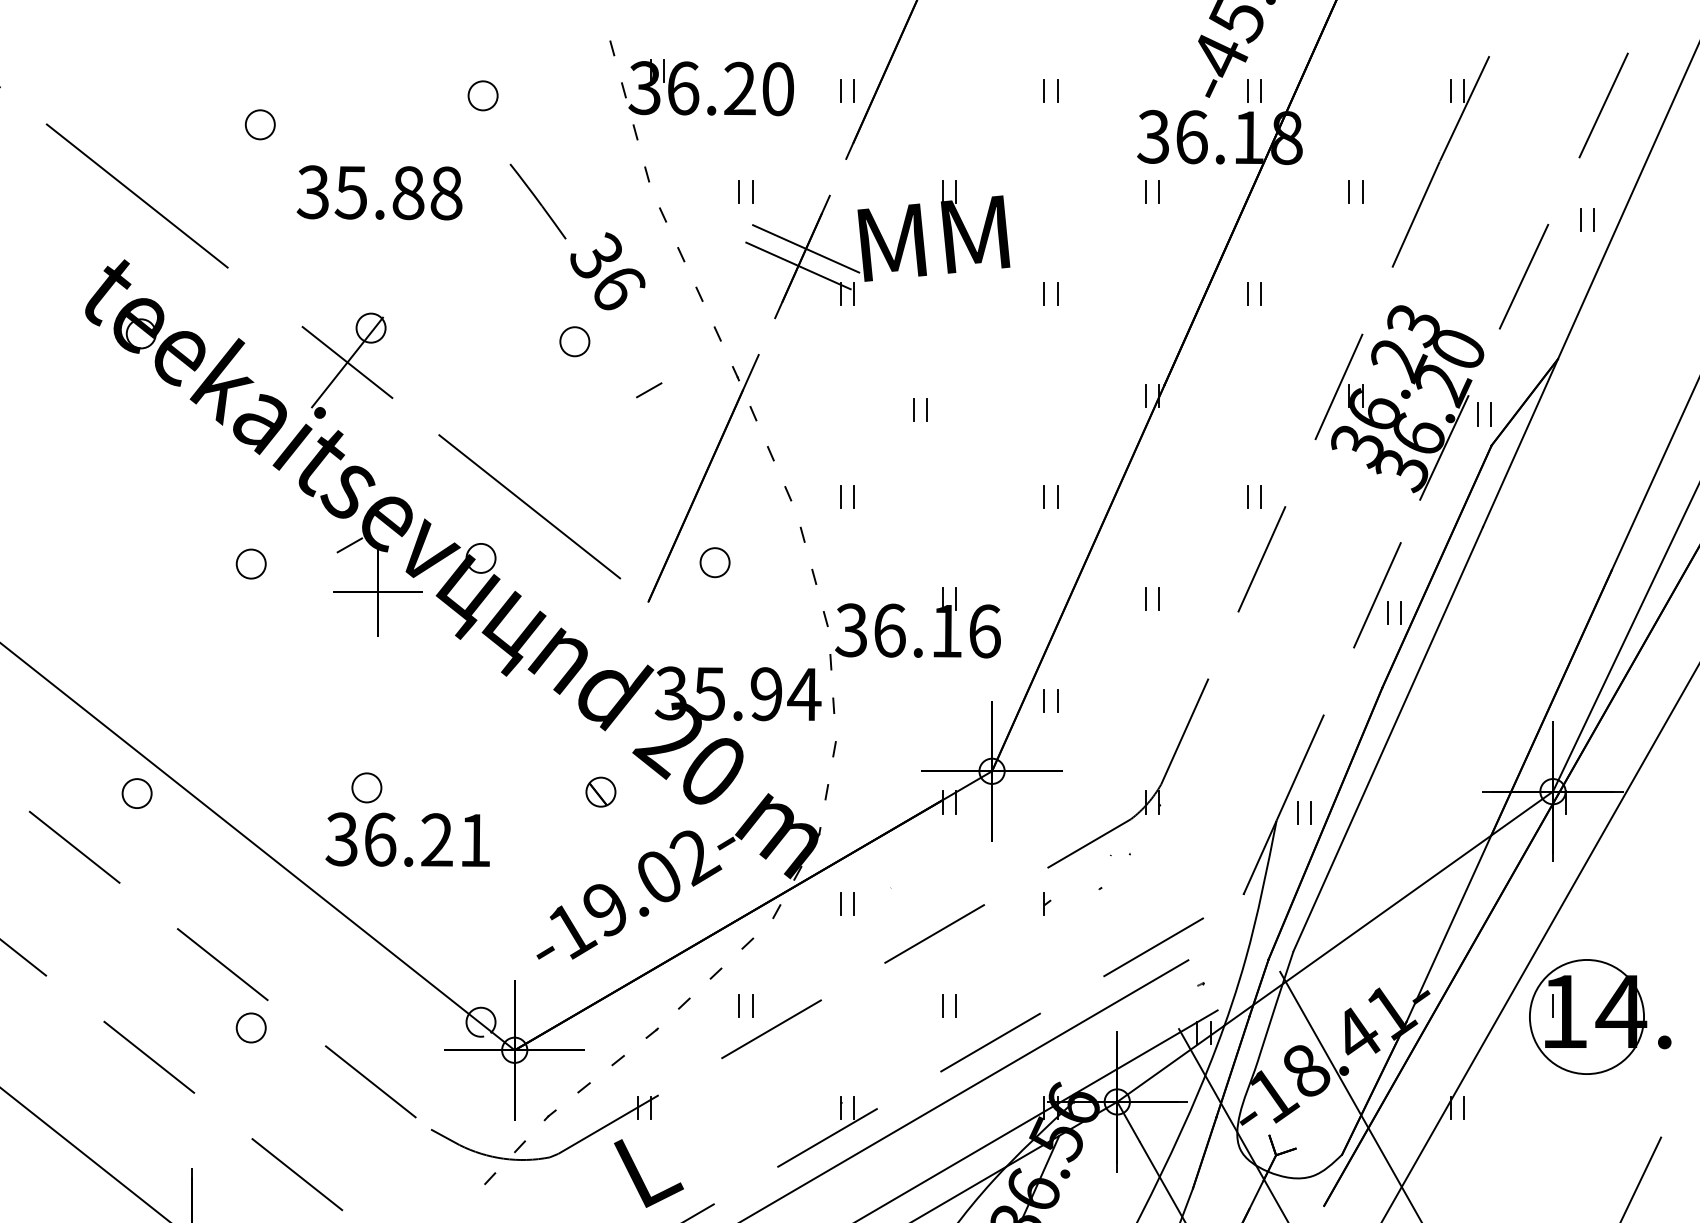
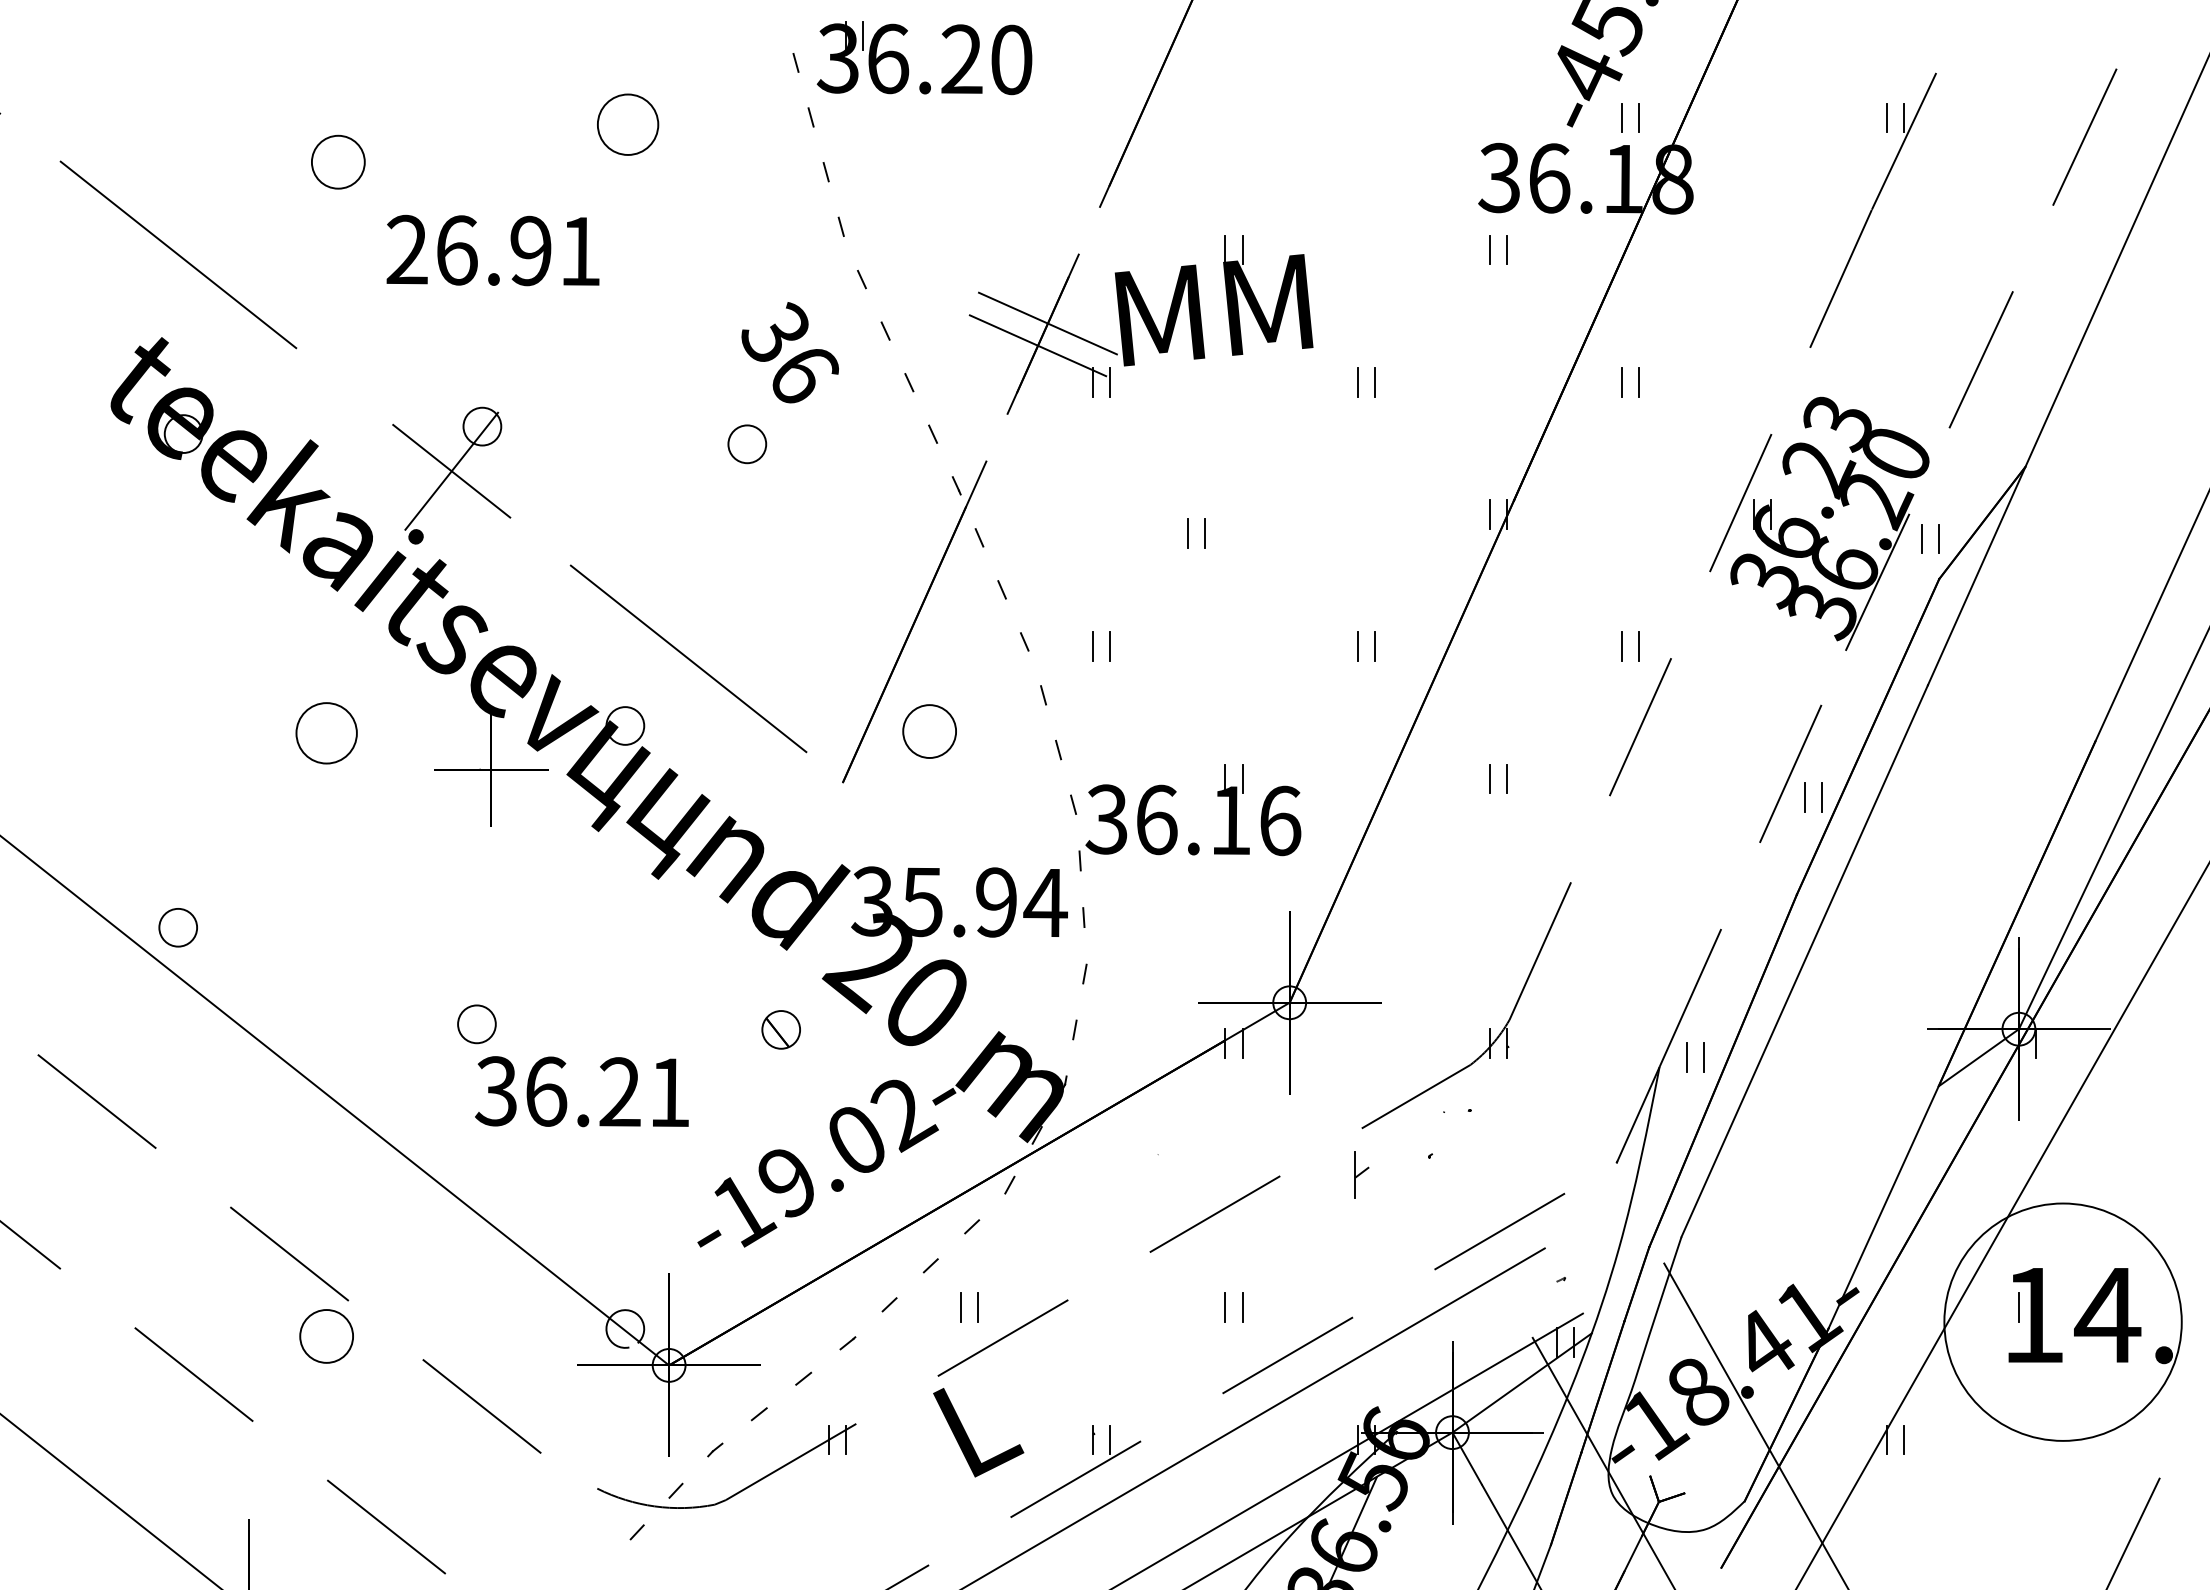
part: (841, 90) -> (1093, 117), removed
part: (1044, 90) -> (1358, 117), removed
part: (698, 92) -> (908, 64), moved
part: (482, 95) -> (627, 124), size x1.6
part: (260, 124) -> (338, 162), size x1.4
part: (739, 191) -> (961, 249), removed
part: (1349, 191) -> (1754, 249), removed
text: (379, 192) -> (493, 250), 35.88 -> 26.91
line: (538, 201) -> (699, 262), removed
part: (1581, 219) -> (2055, 285), removed
line: (648, 390) -> (843, 507), removed
line: (349, 545) -> (454, 709), removed
part: (715, 562) -> (929, 731), size x1.4
part: (251, 564) -> (326, 733), size x1.6
part: (1044, 700) -> (1358, 910), removed
part: (136, 793) -> (177, 927), moved
text: (407, 839) -> (581, 1091), moved
part: (841, 904) -> (1093, 1175), removed
part: (1047, 904) -> (1361, 1175), size x1.6
line: (1357, 930) -> (1764, 1209), removed
circle: (1586, 1017) -> (2062, 1322), size x1.6
part: (251, 1028) -> (326, 1336), size x1.4
line: (445, 1137) -> (578, 1478), removed
text: (648, 1173) -> (978, 1432), moved

